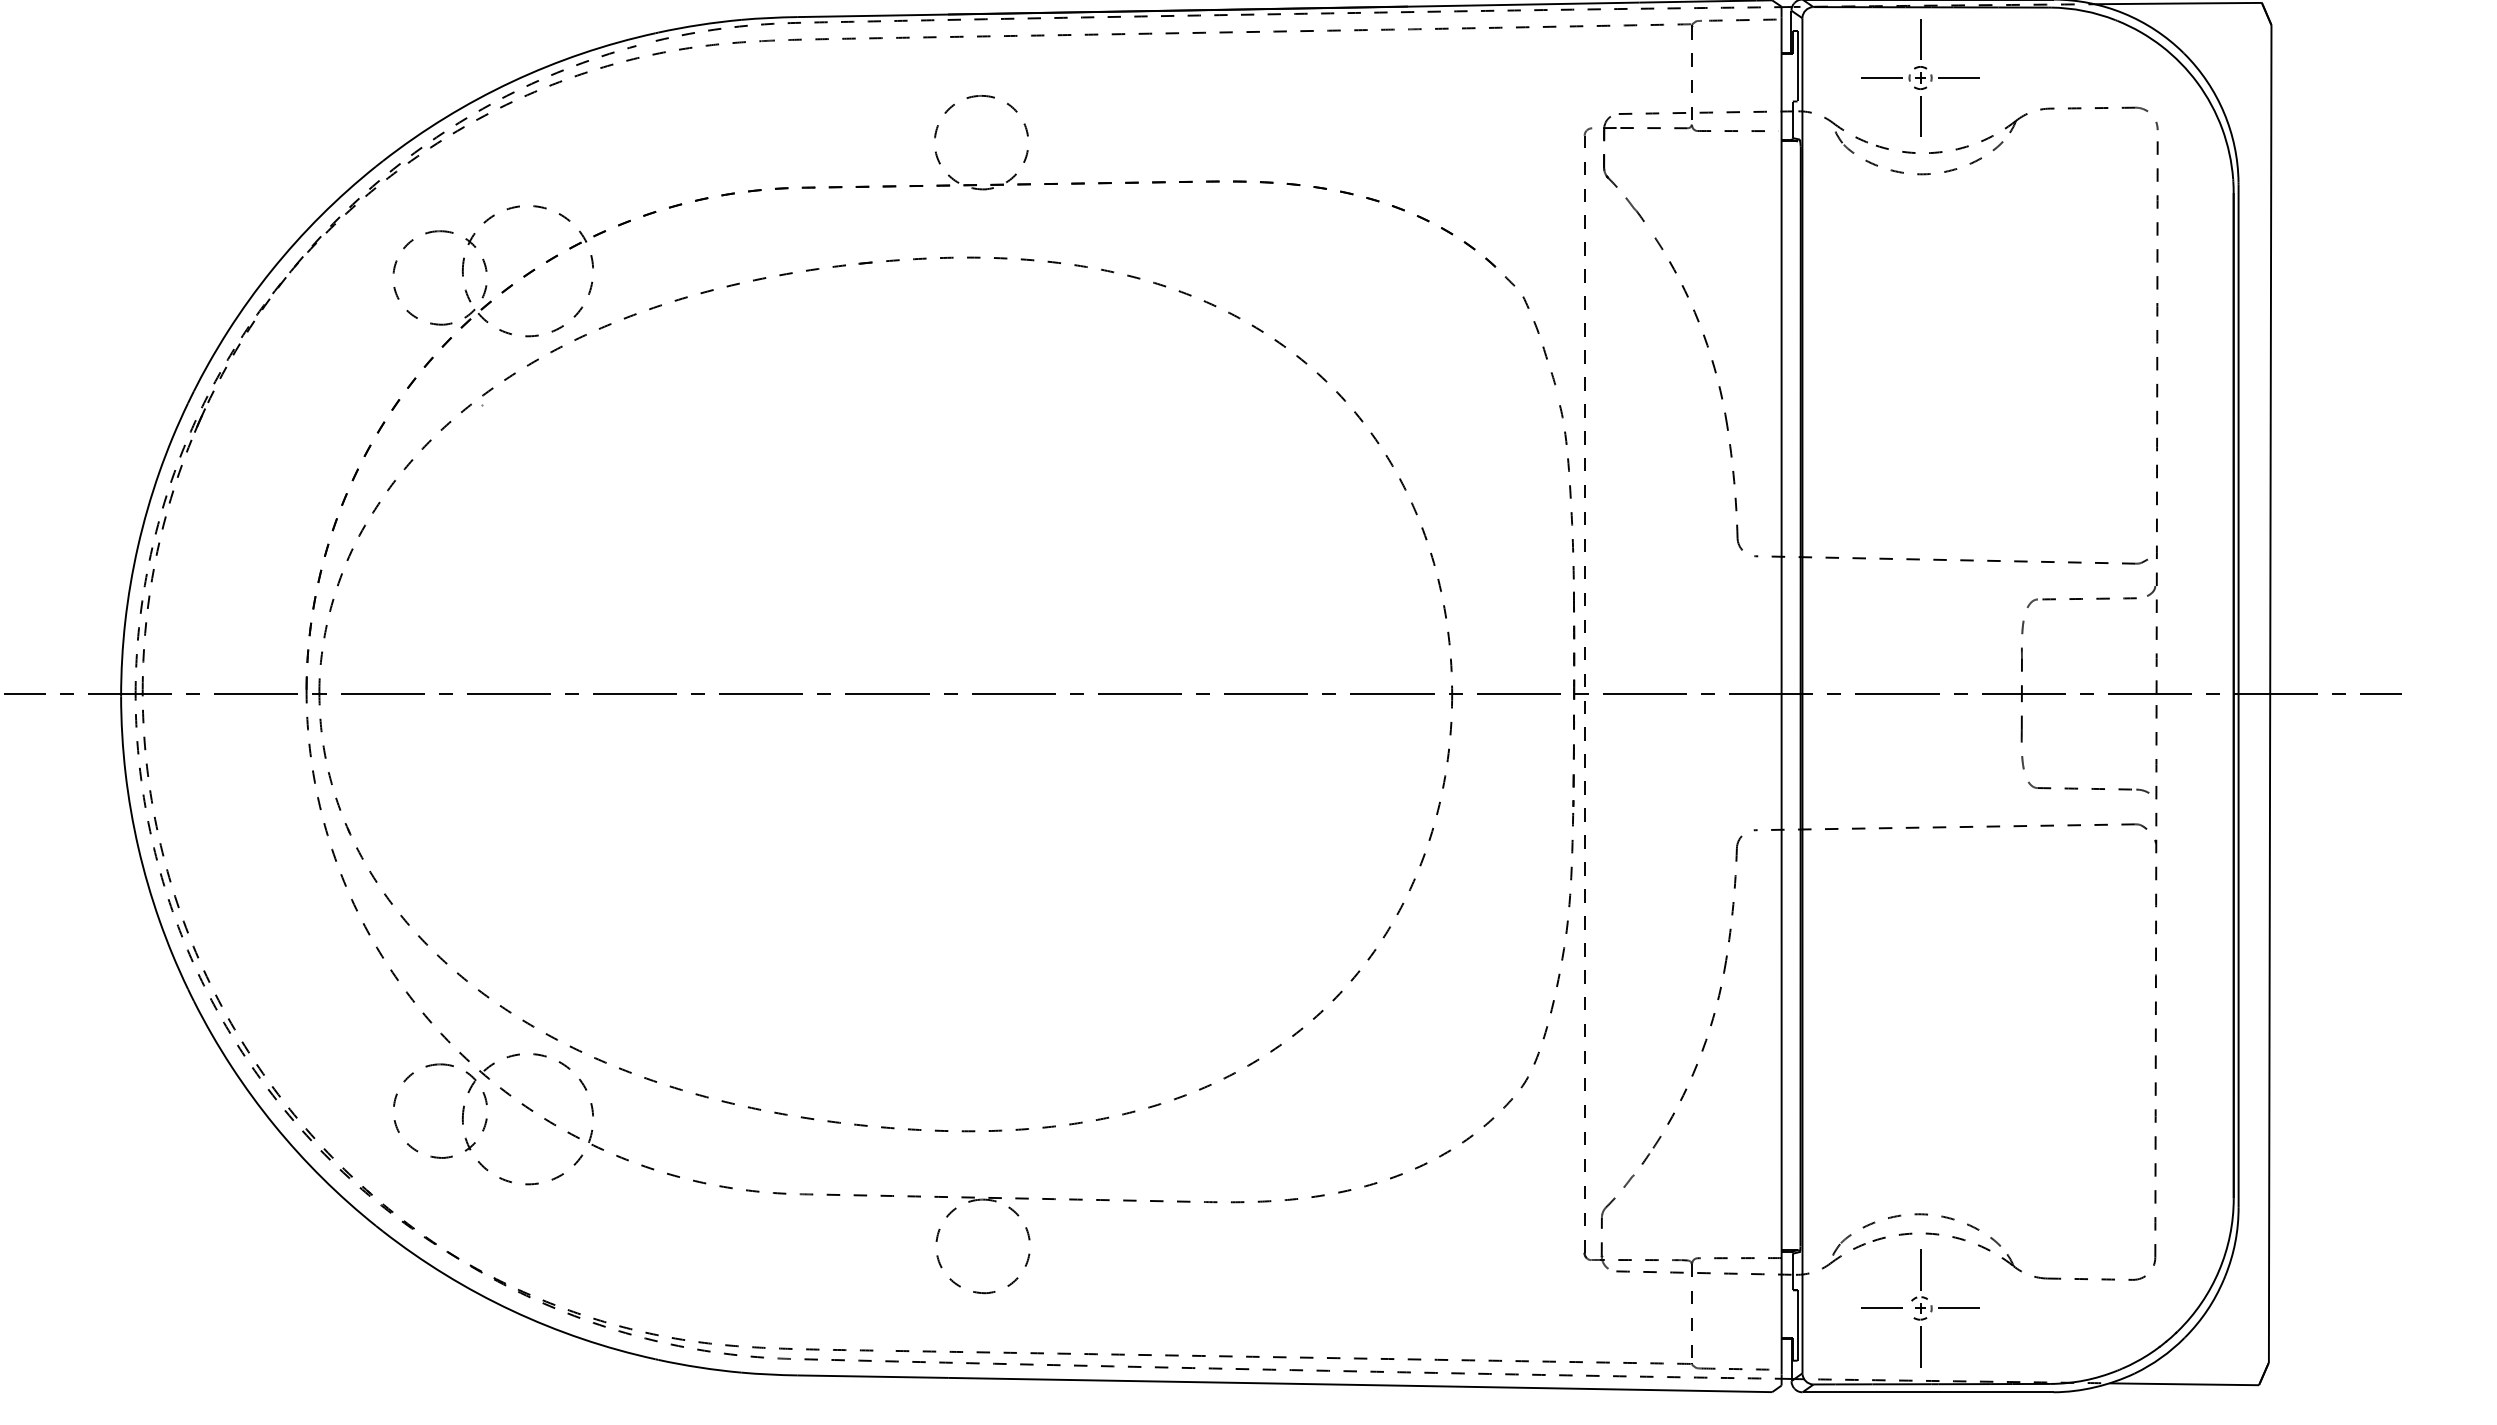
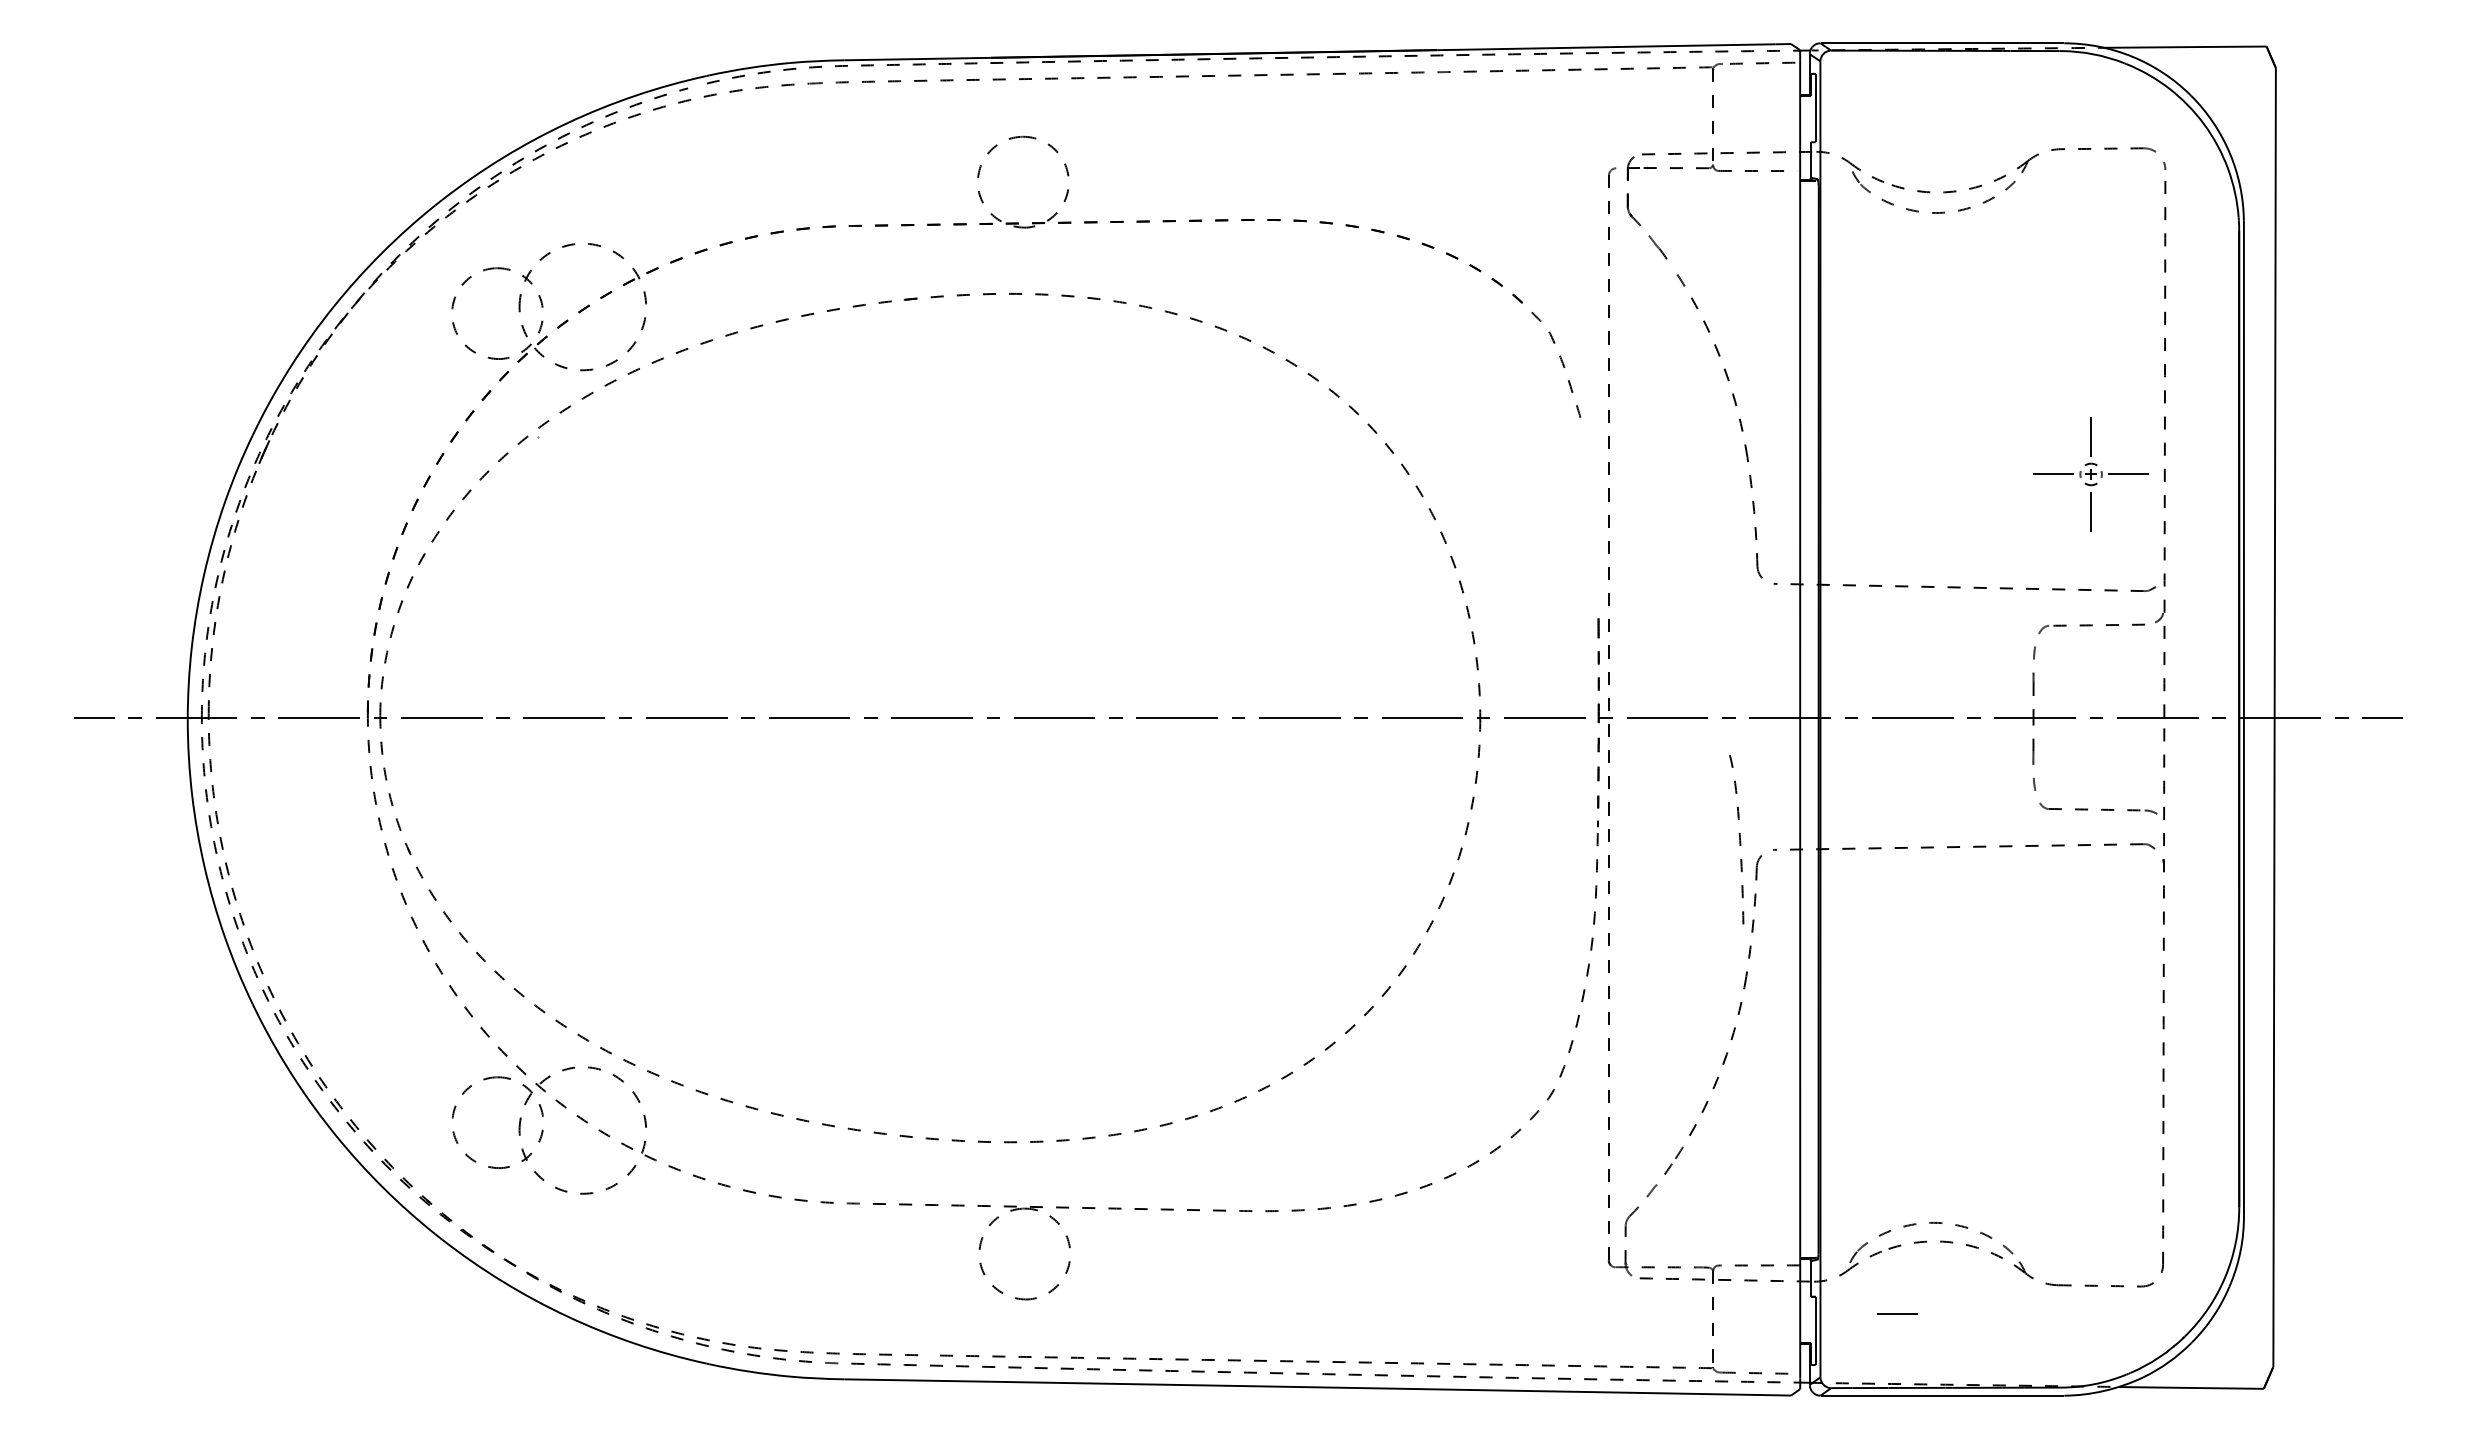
part: (1919, 78) -> (2090, 474), moved
part: (1566, 492) -> (1736, 839), moved
part: (1945, 1308) -> (1959, 1314), removed

